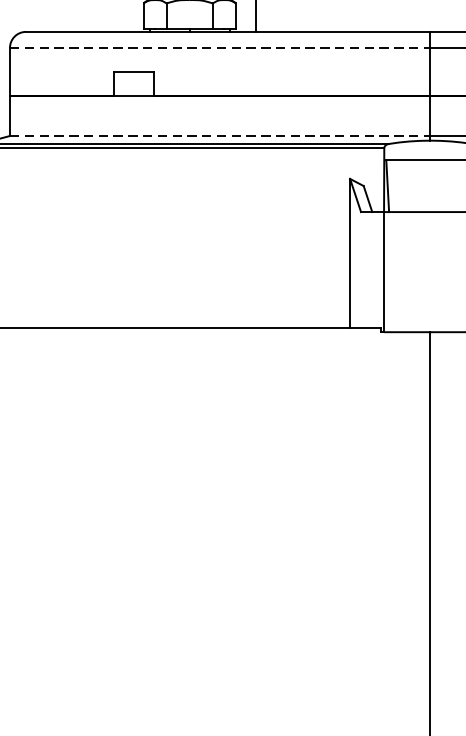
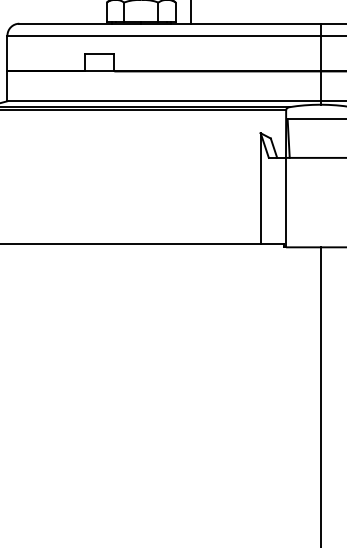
line: (219, 47) -> (163, 35), dashed -> solid
line: (219, 136) -> (163, 101), dashed -> solid

